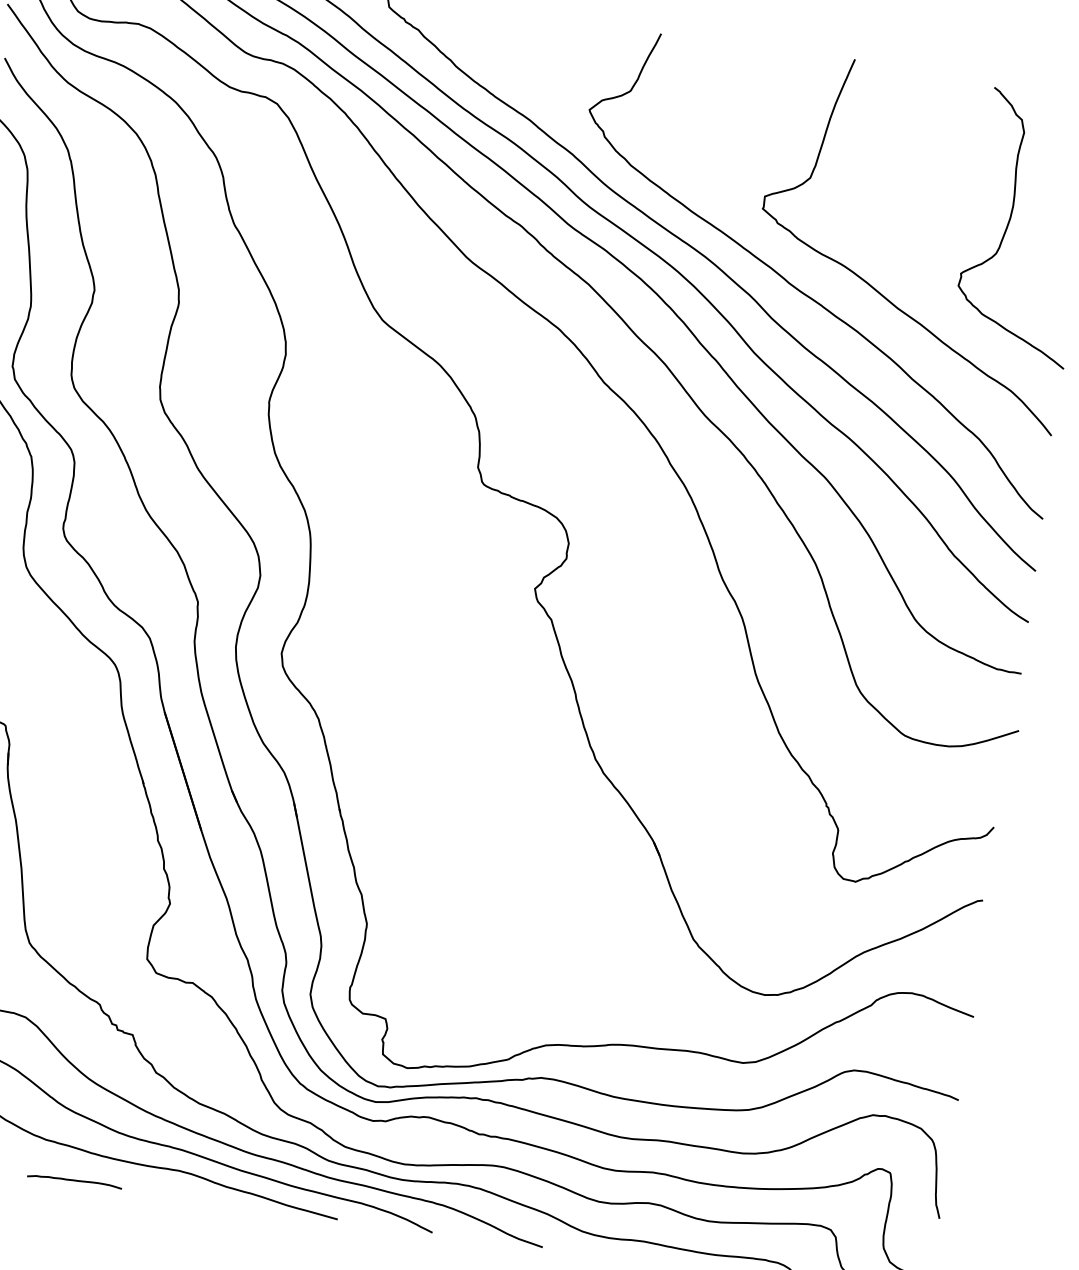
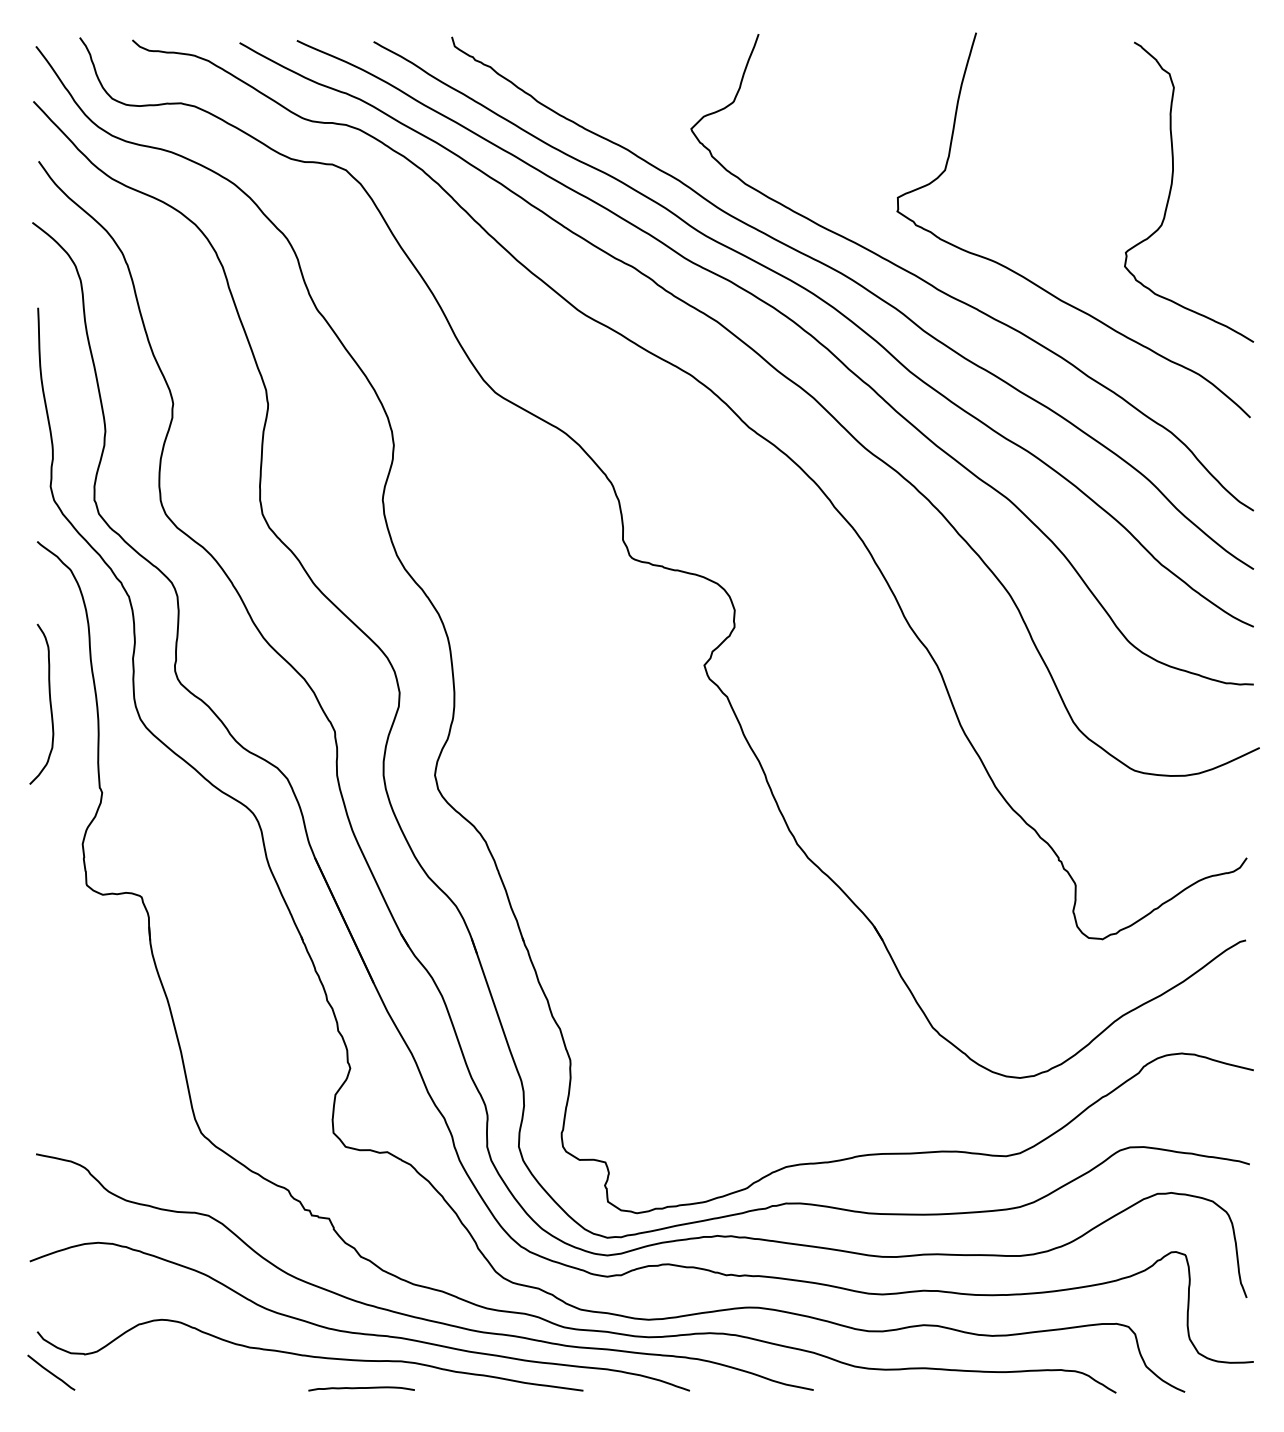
curve: (74, 1180) -> (361, 1388), moved

